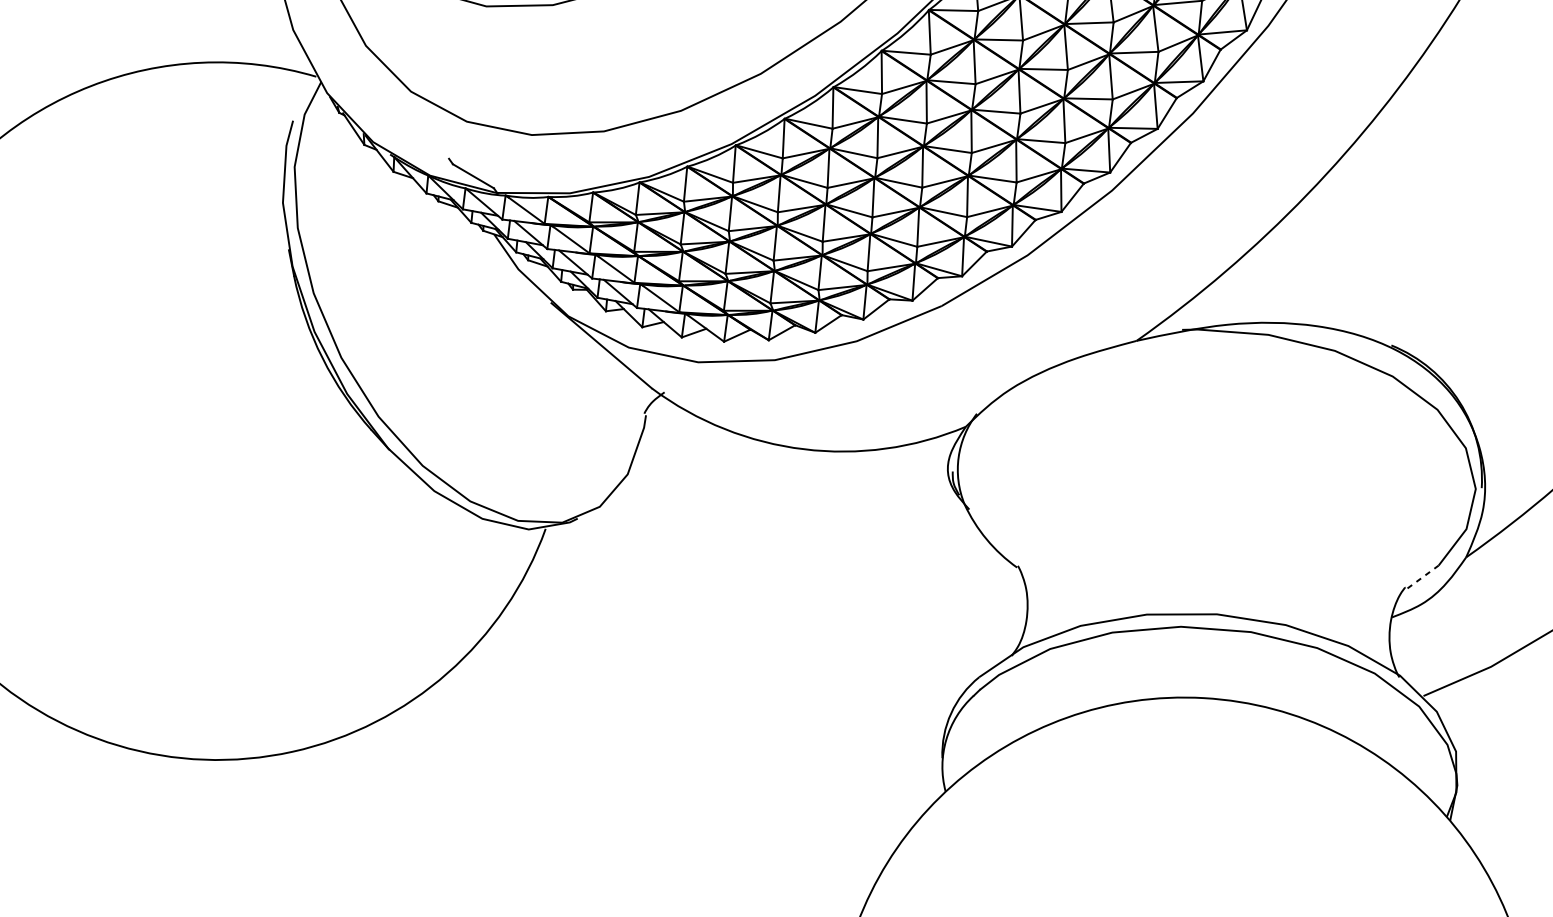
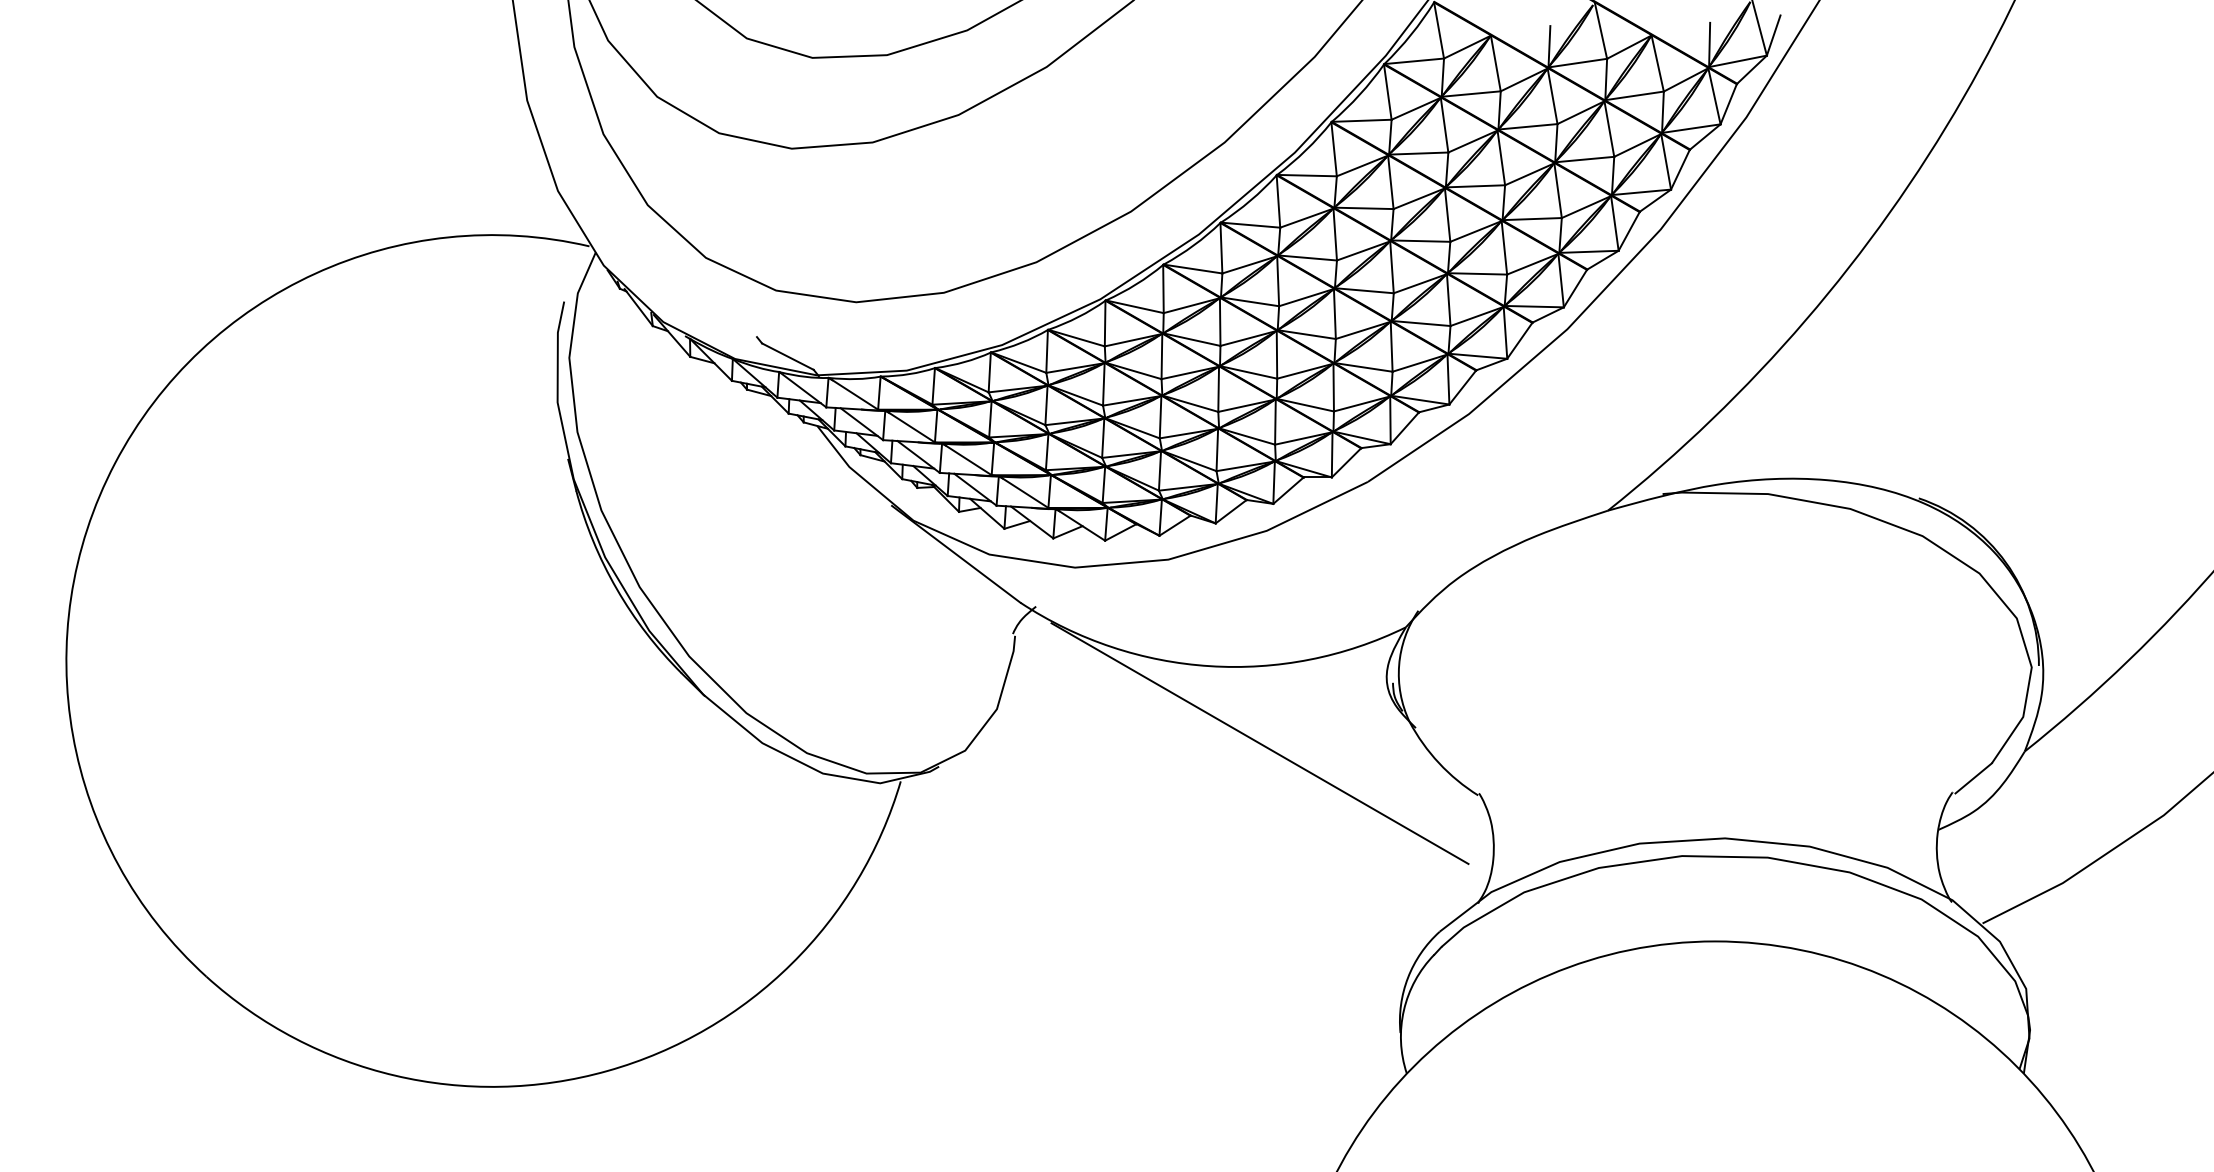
line: (840, 514) -> (1259, 743), added
line: (1422, 577) -> (1973, 778), dashed -> solid

